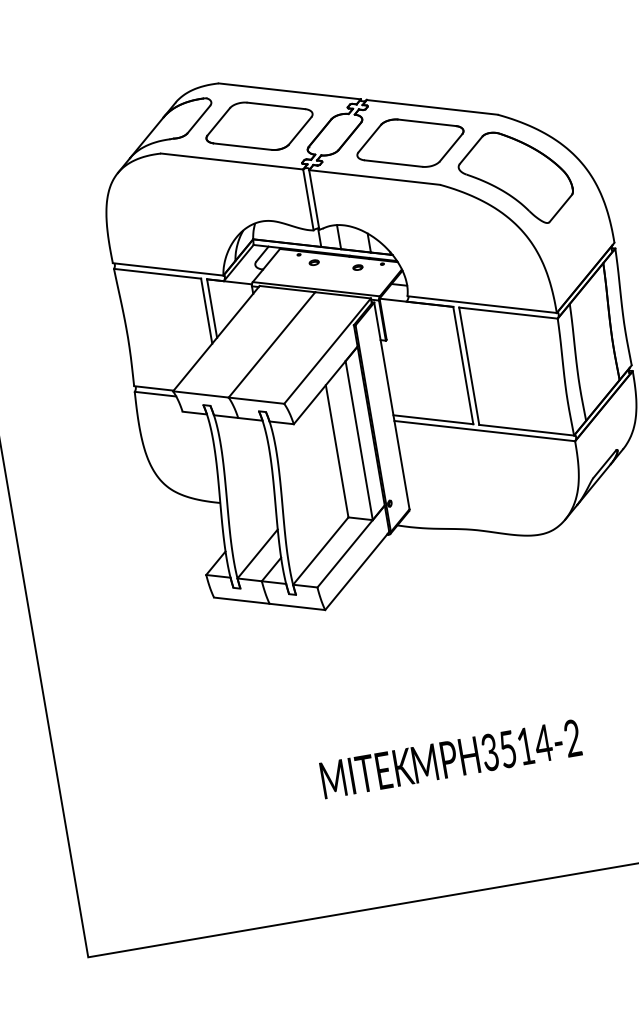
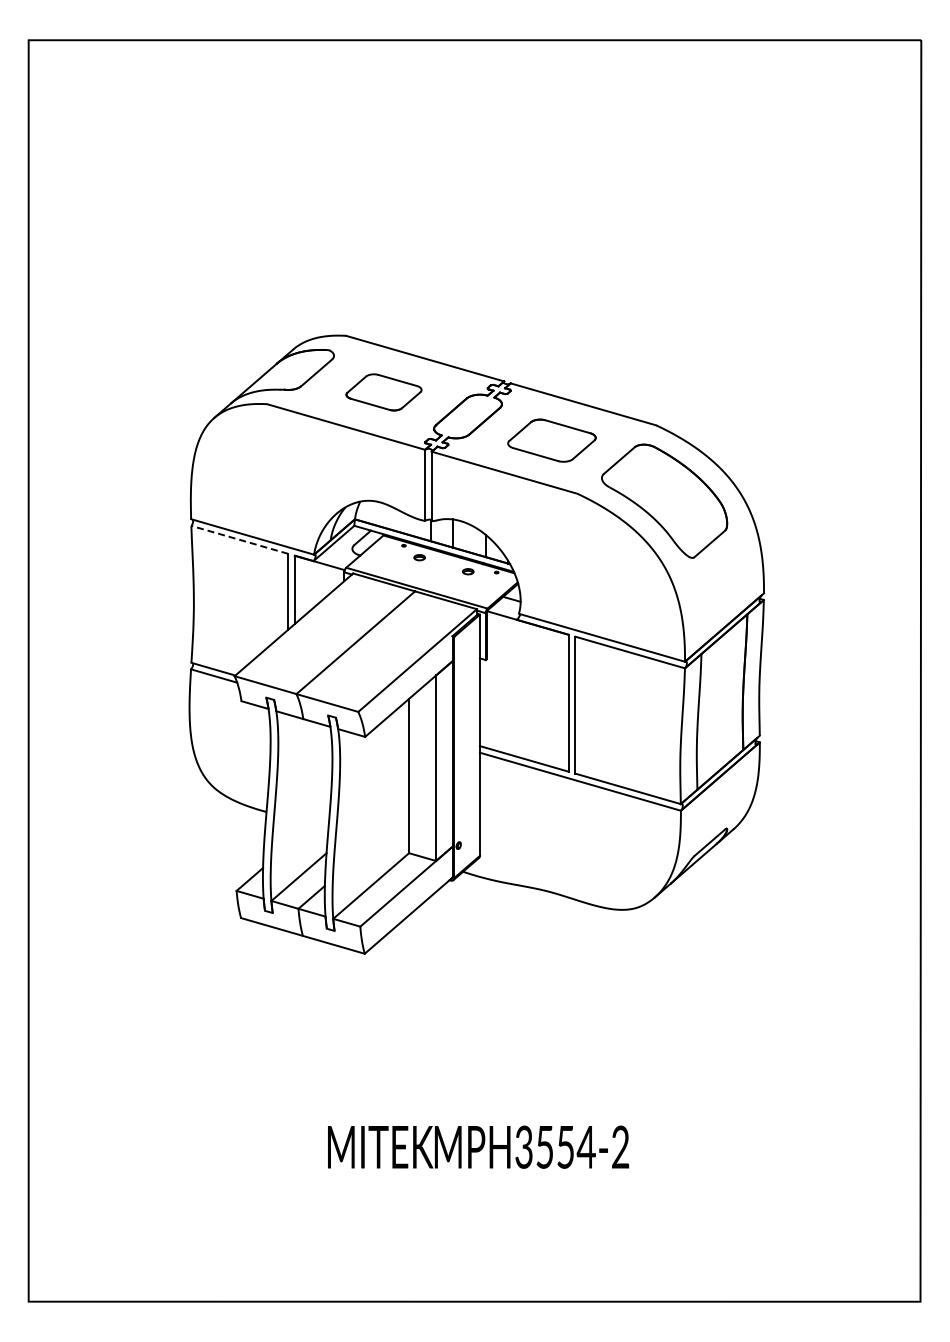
part: (259, 126) -> (383, 392), size x0.6
part: (410, 143) -> (551, 440), size x0.7
line: (157, 273) -> (239, 539), solid -> dashed
text: (525, 746) -> (565, 1147), MPH3514-2 -> MPH3554-2

